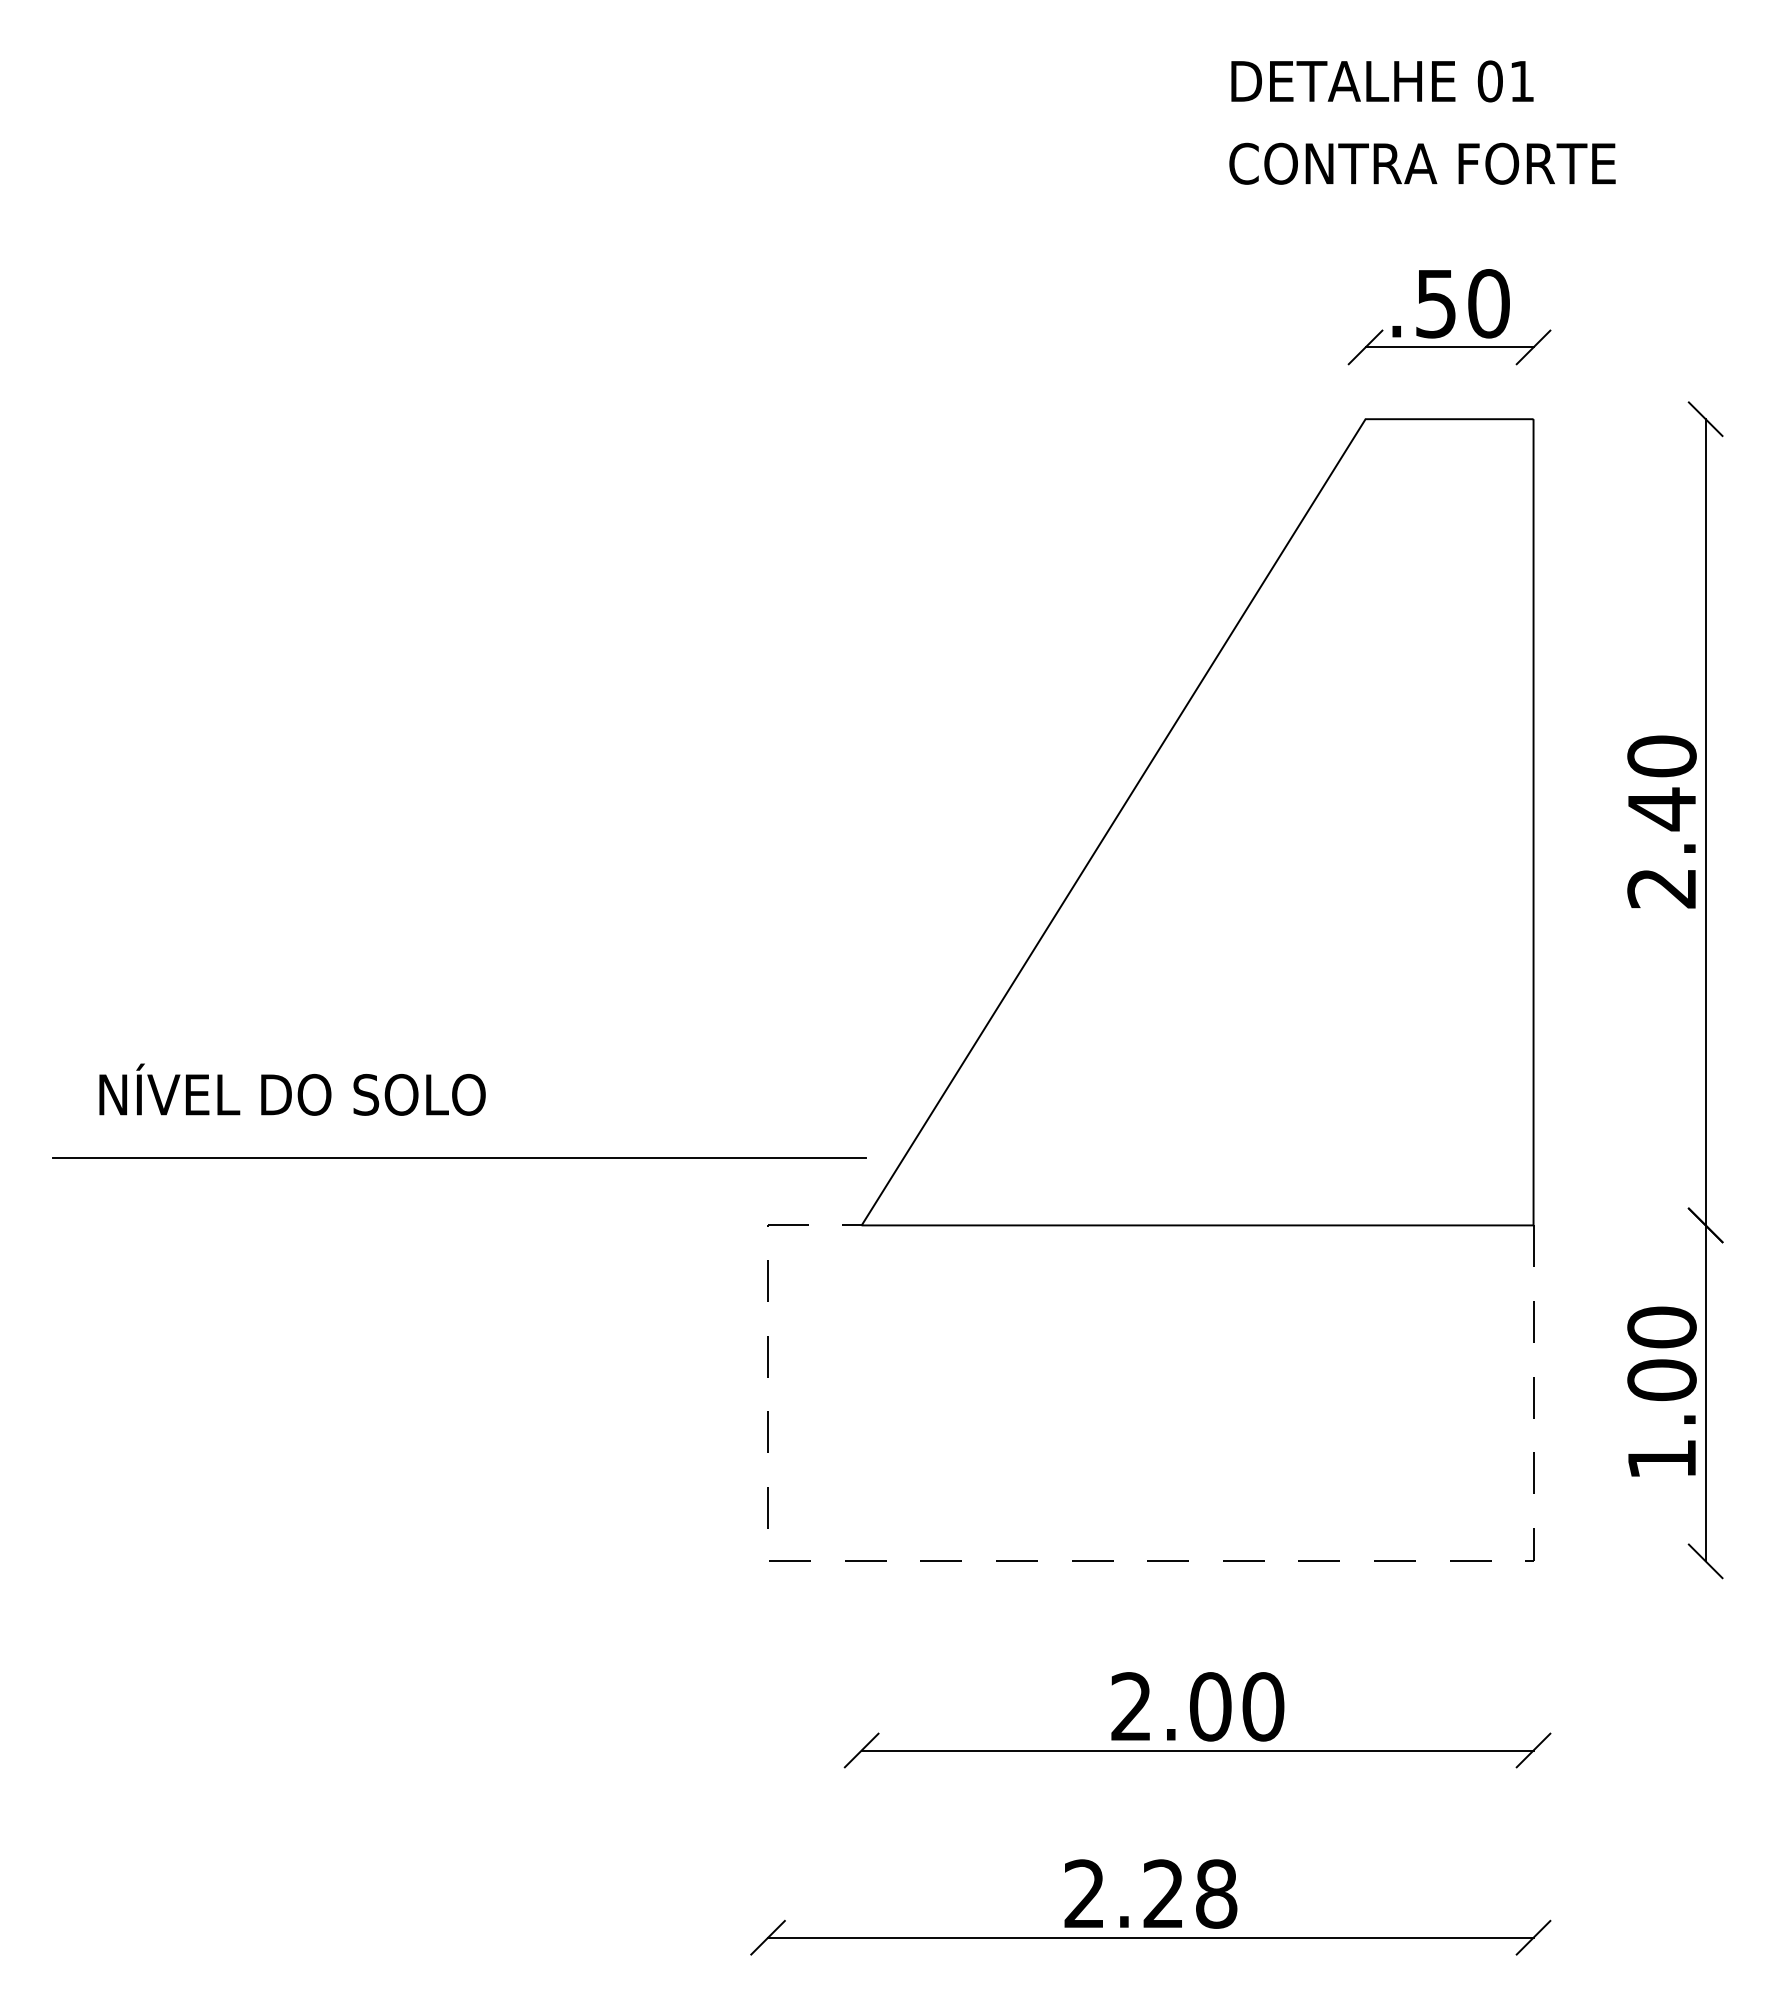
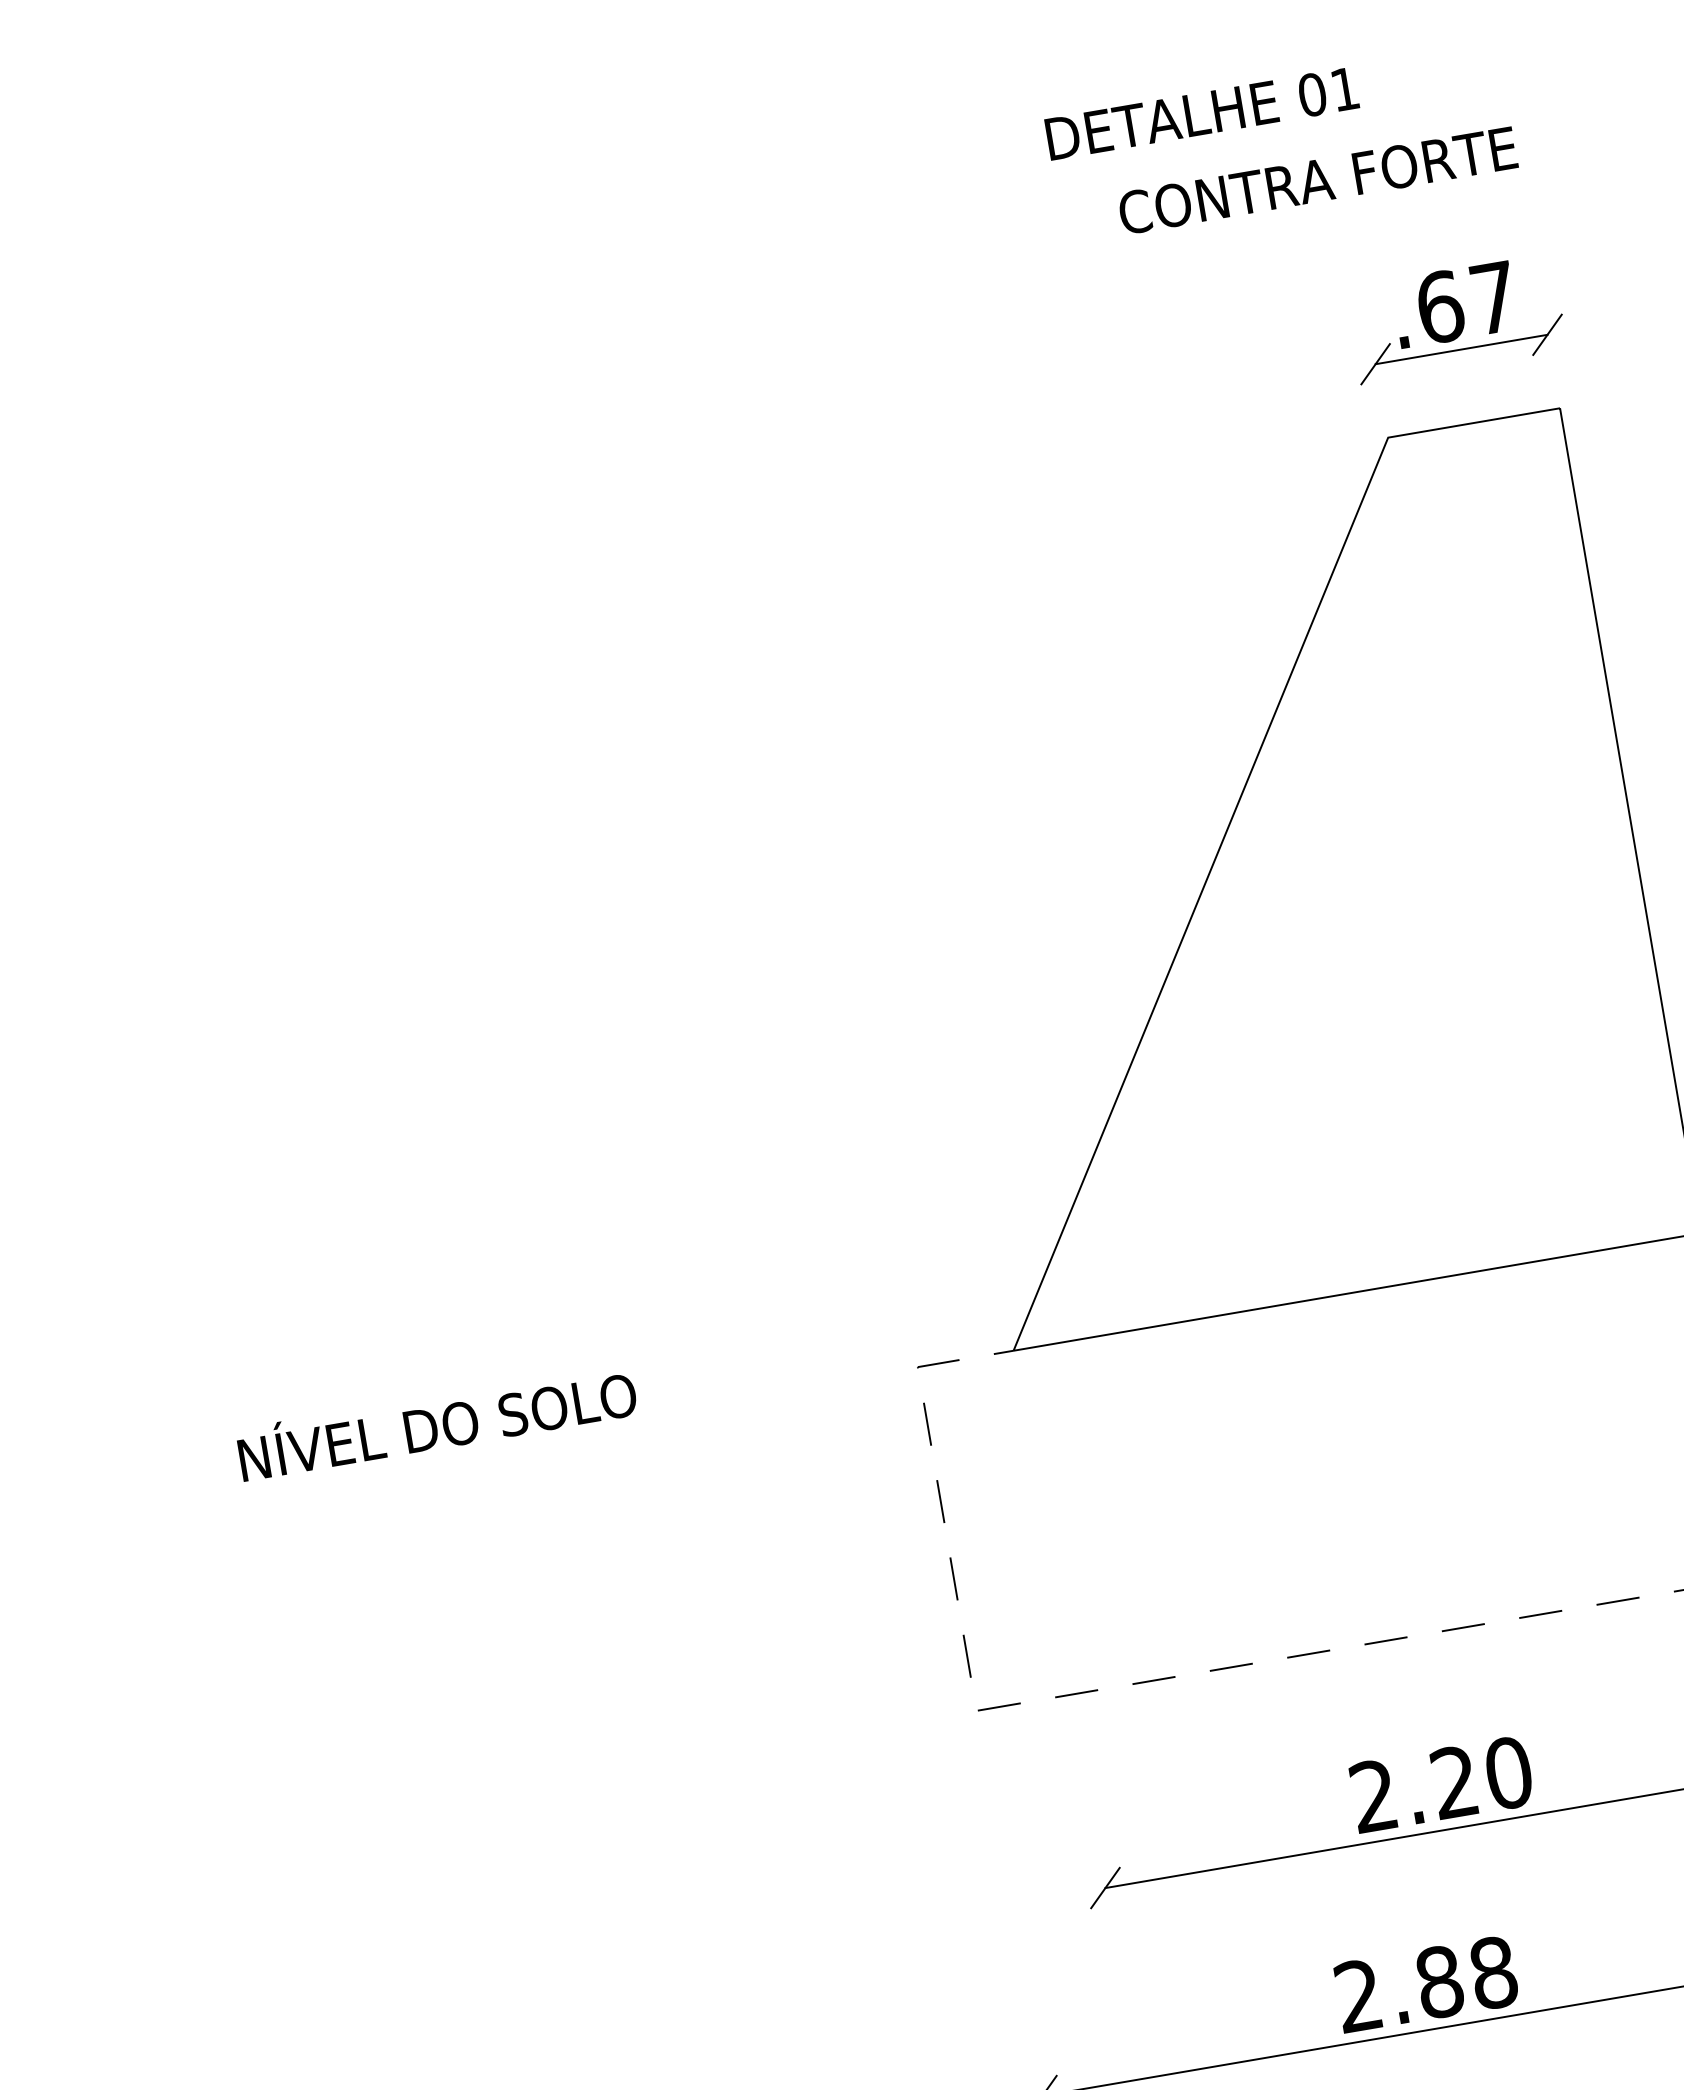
text: (1382, 81) -> (1202, 113), moved
text: (1422, 163) -> (1317, 180), moved
text: (1462, 303) -> (1467, 302), .50 -> .67
text: (292, 1089) -> (436, 1422), moved
line: (459, 1158) -> (590, 1352), removed
text: (1210, 1706) -> (1454, 1782), 2.00 -> 2.20
text: (1163, 1893) -> (1439, 1981), 2.28 -> 2.88

